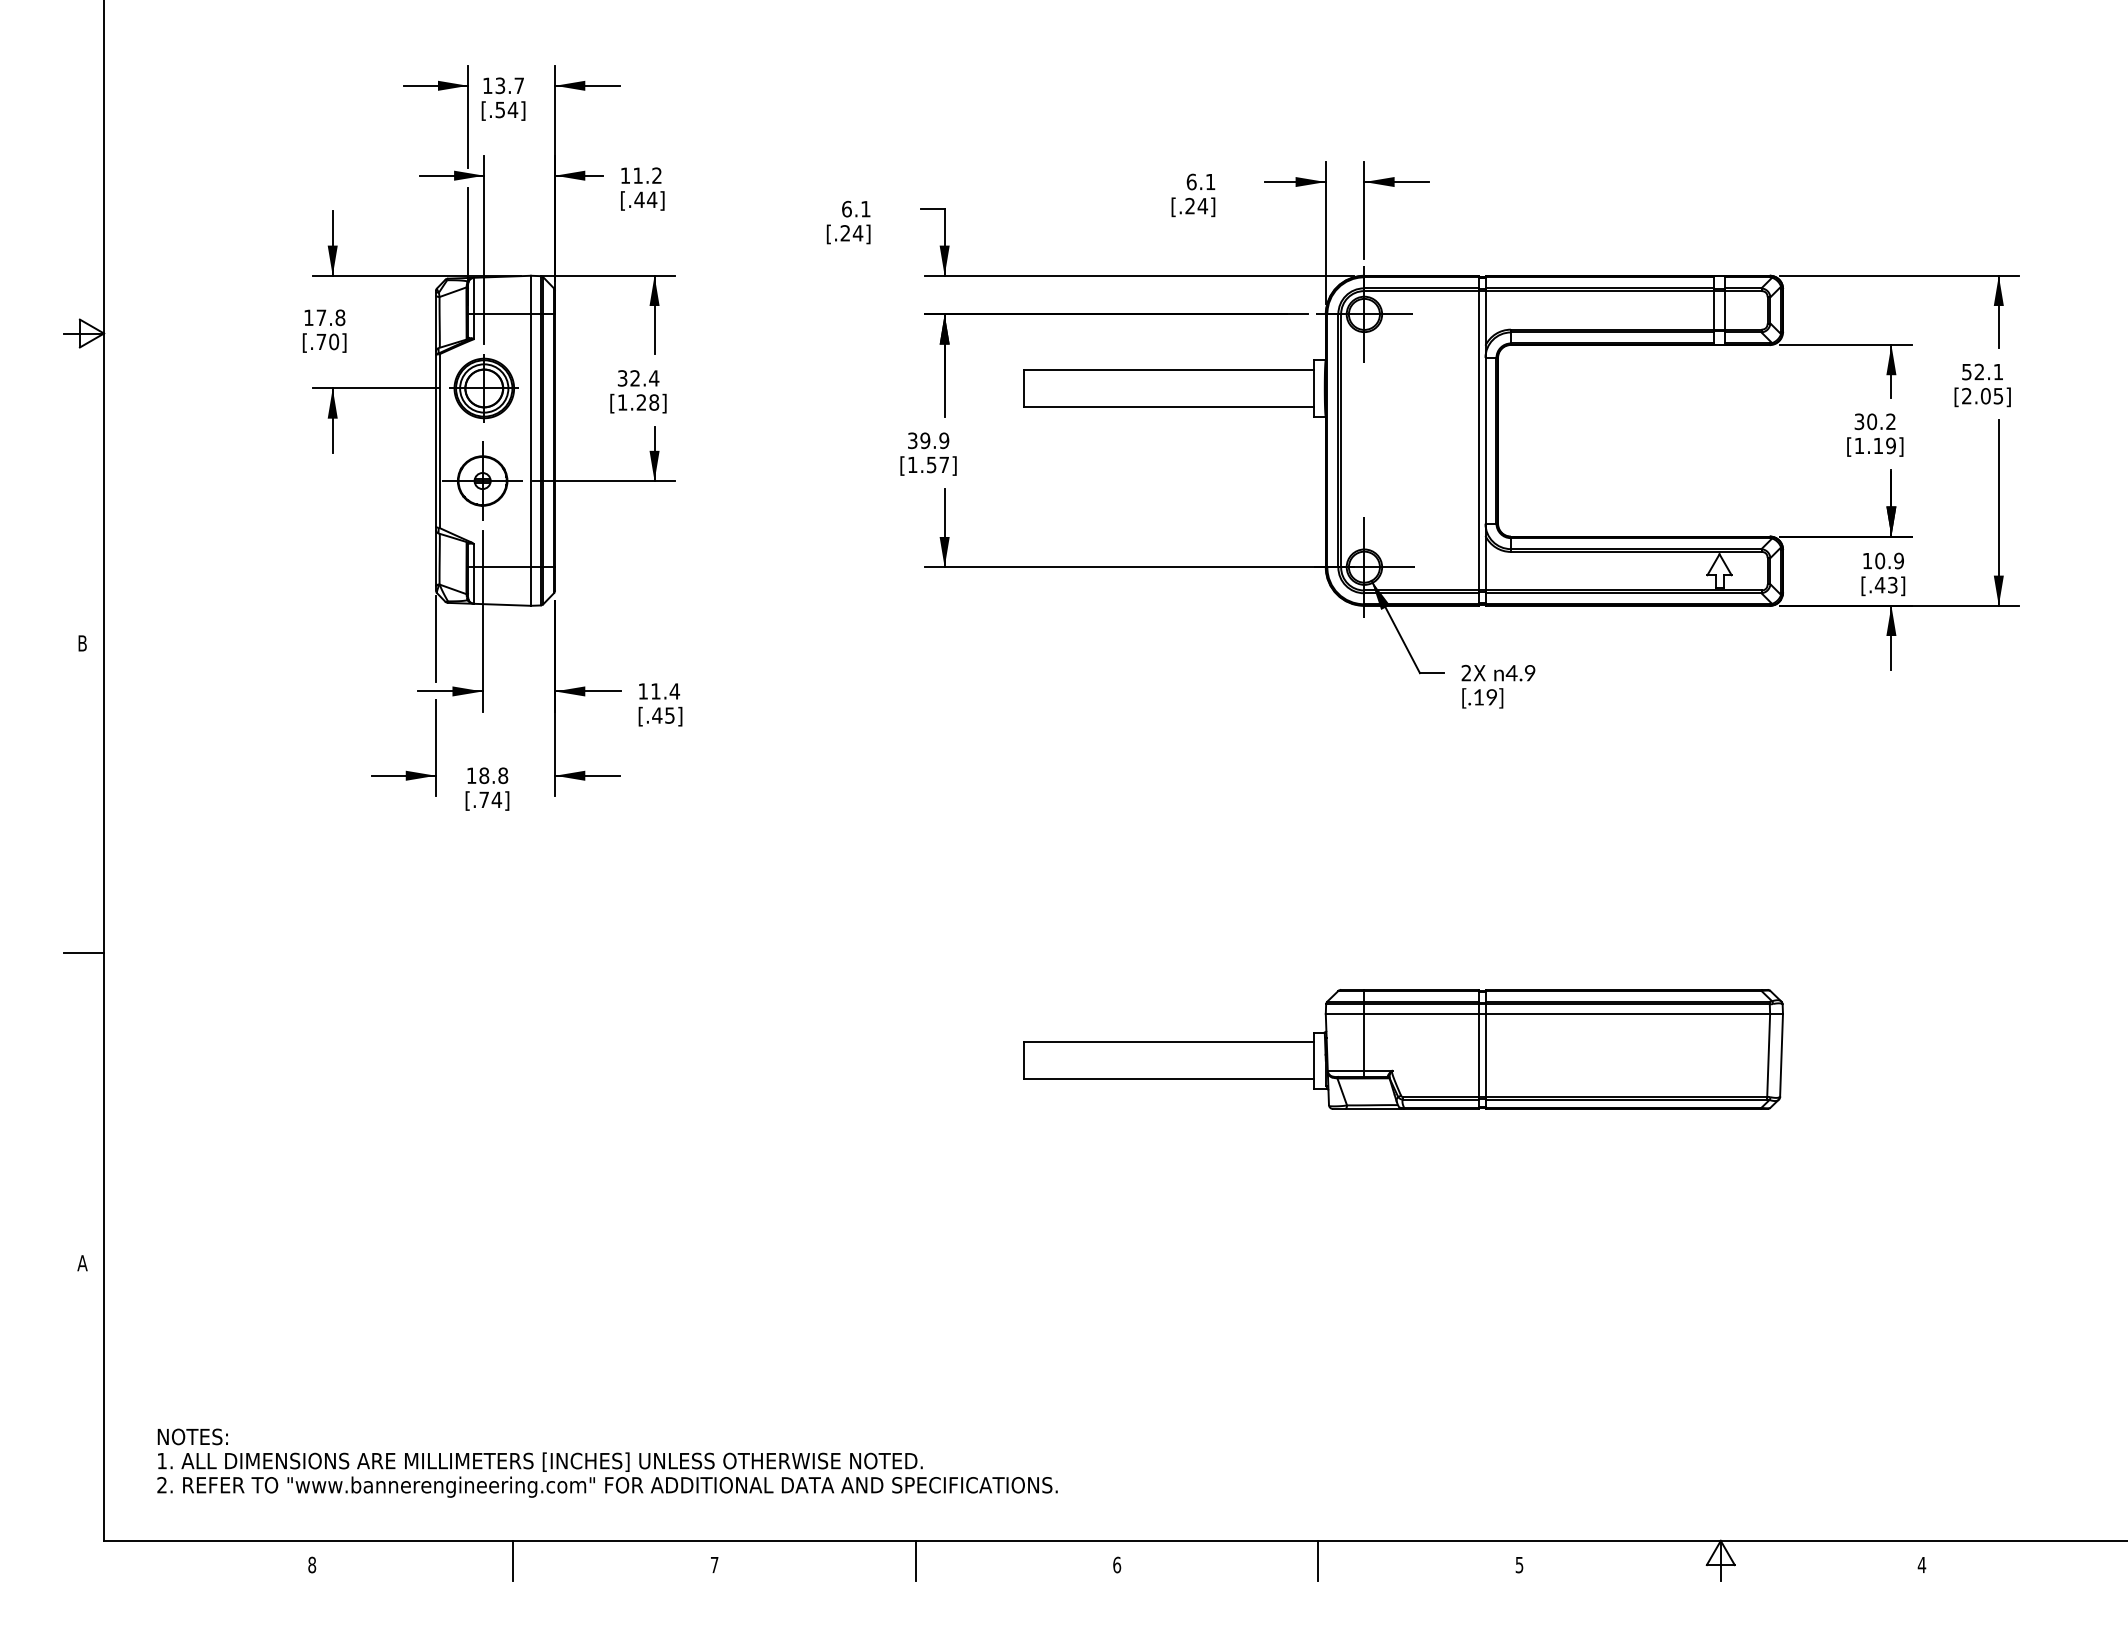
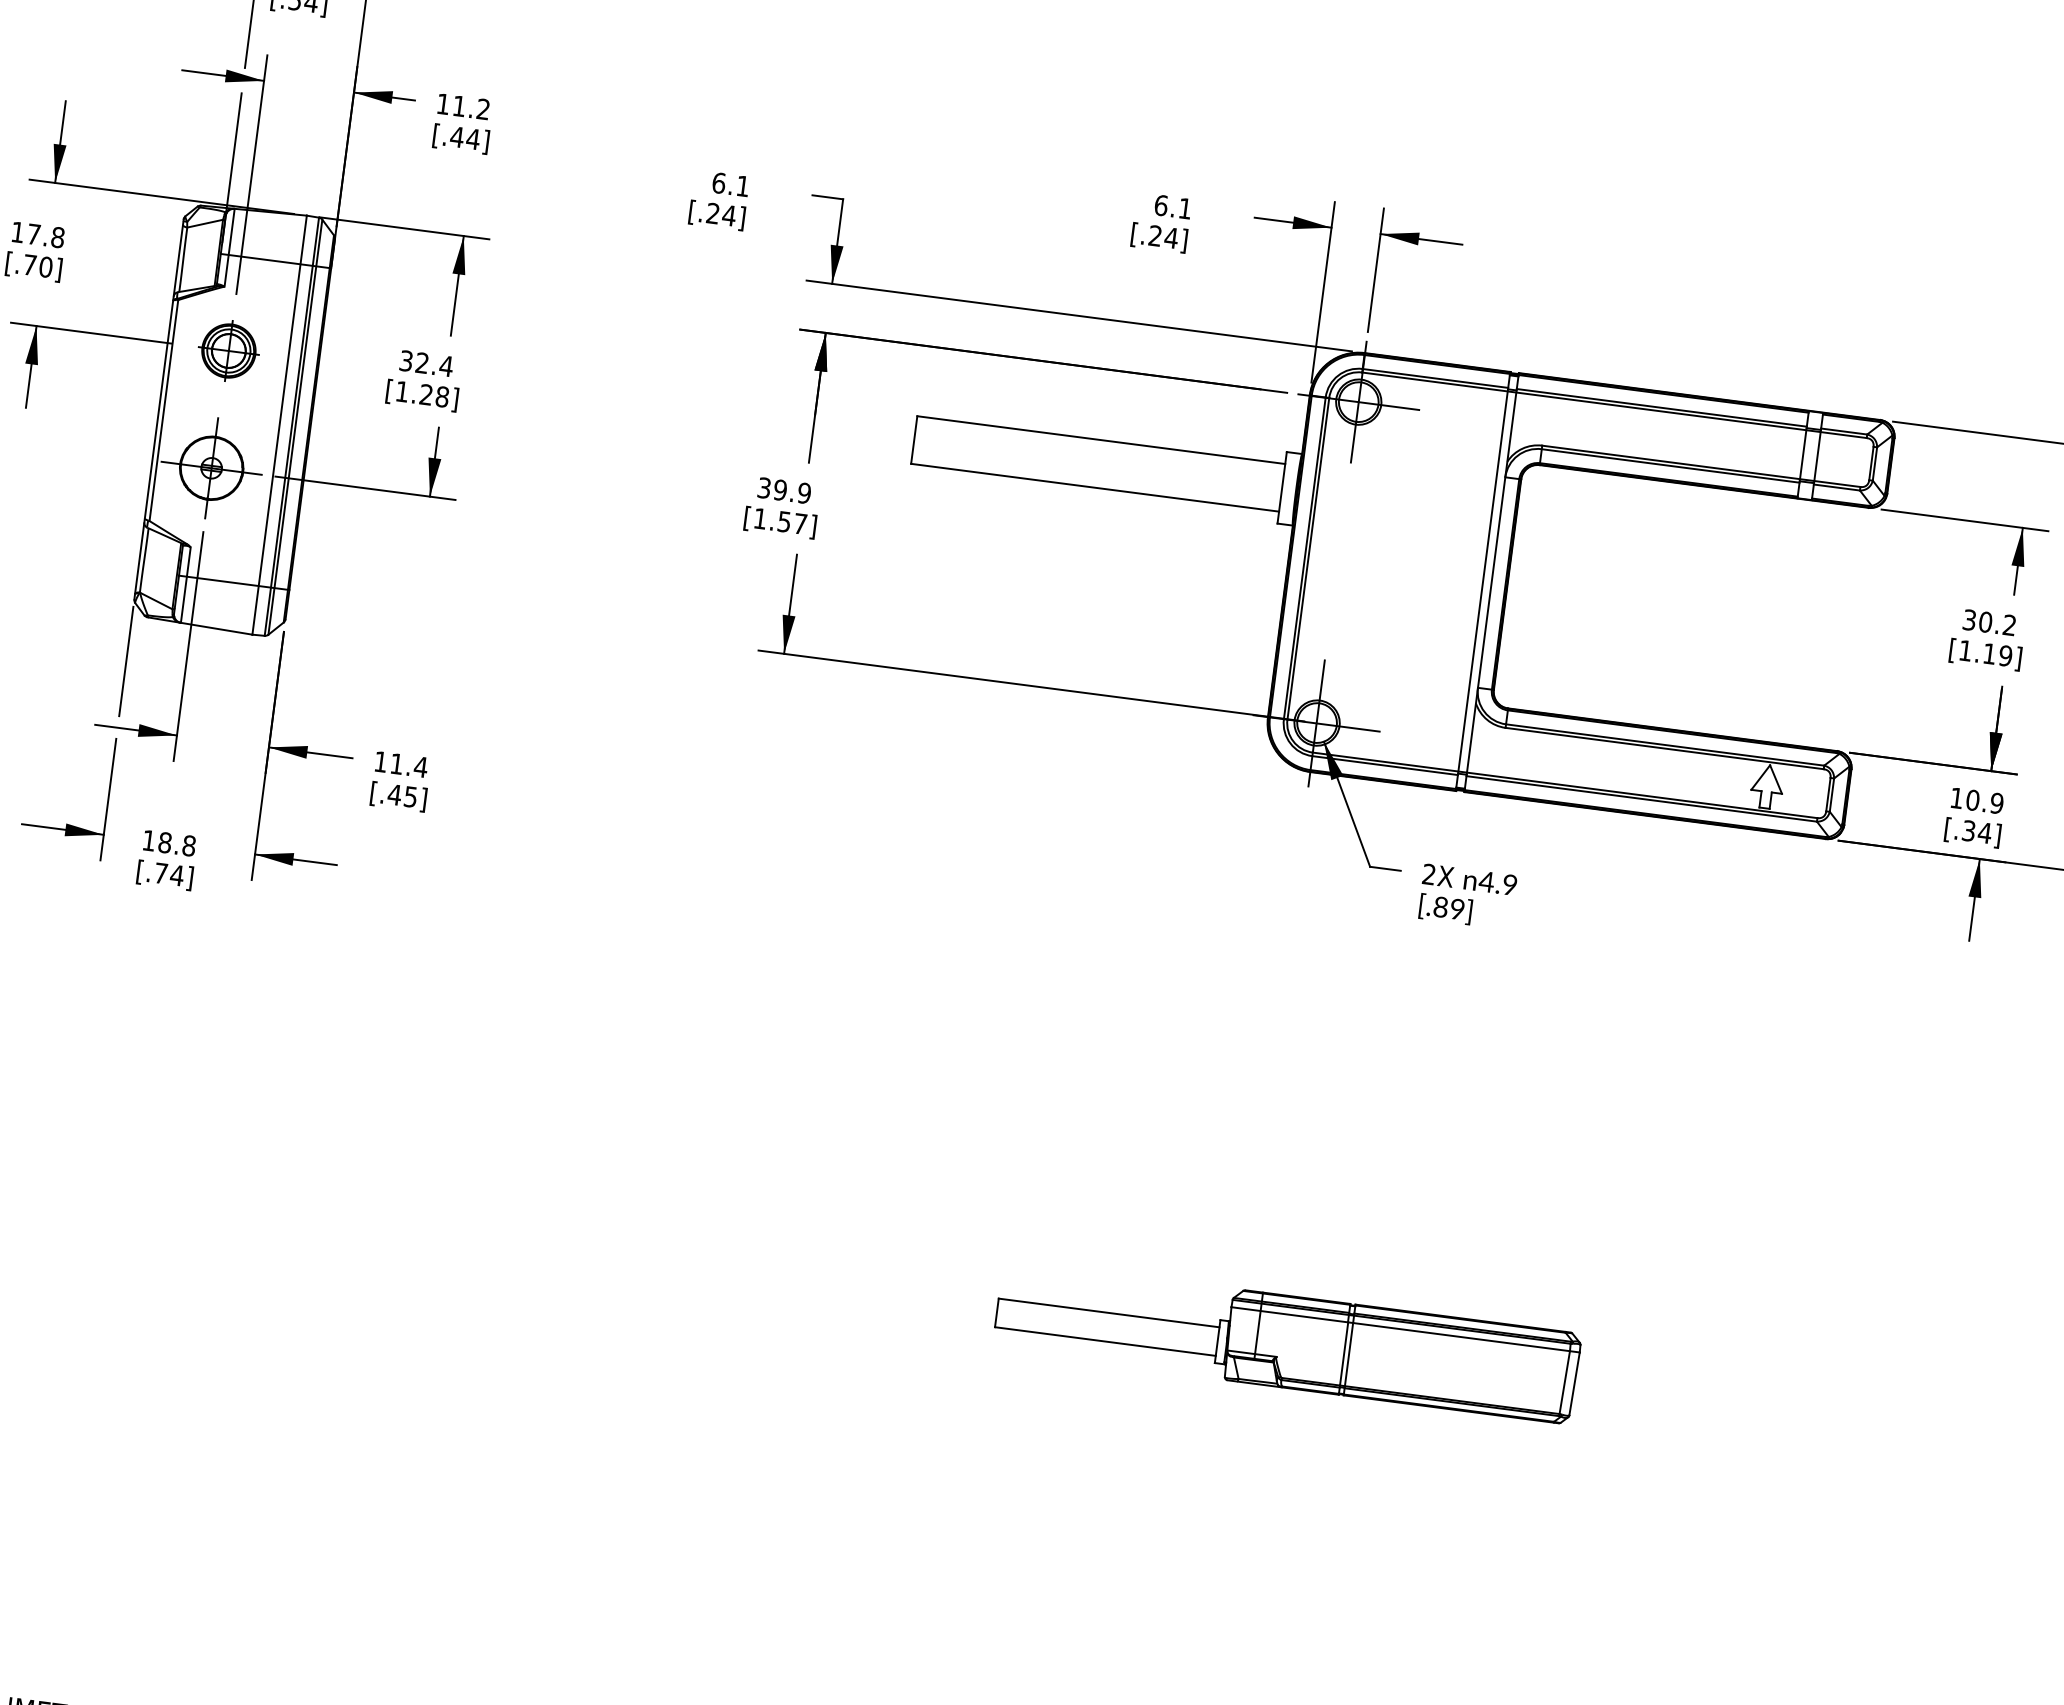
part: (483, 388) -> (228, 350), size x0.7
text: (1885, 584) -> (1975, 831), [.43] -> [.34]
text: (1478, 697) -> (1440, 907), [.19] -> [.89]
part: (1403, 1049) -> (1287, 1341), size x0.6

